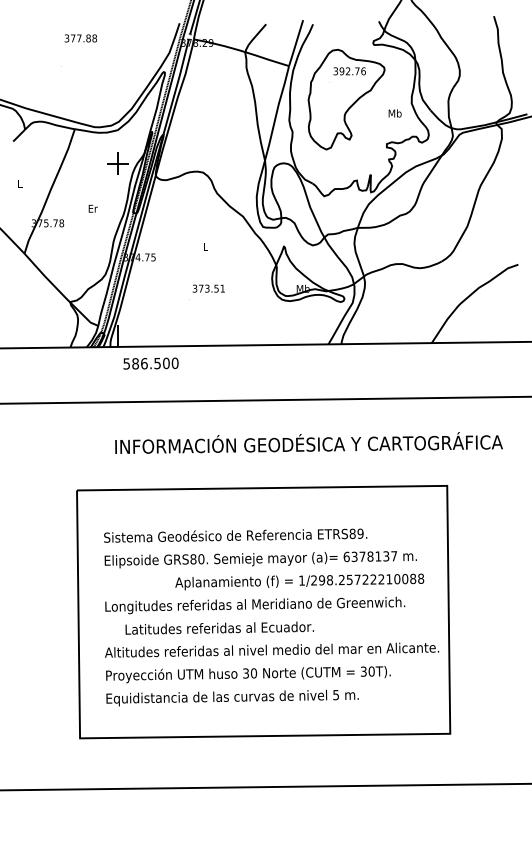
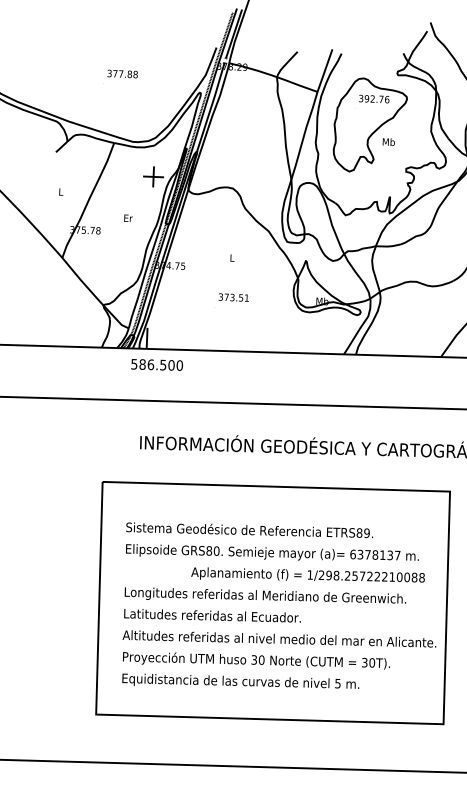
text: (80, 38) -> (122, 74), moved
text: (394, 113) -> (388, 142), moved
text: (150, 363) -> (156, 364), moved
text: (219, 627) -> (212, 615), moved

